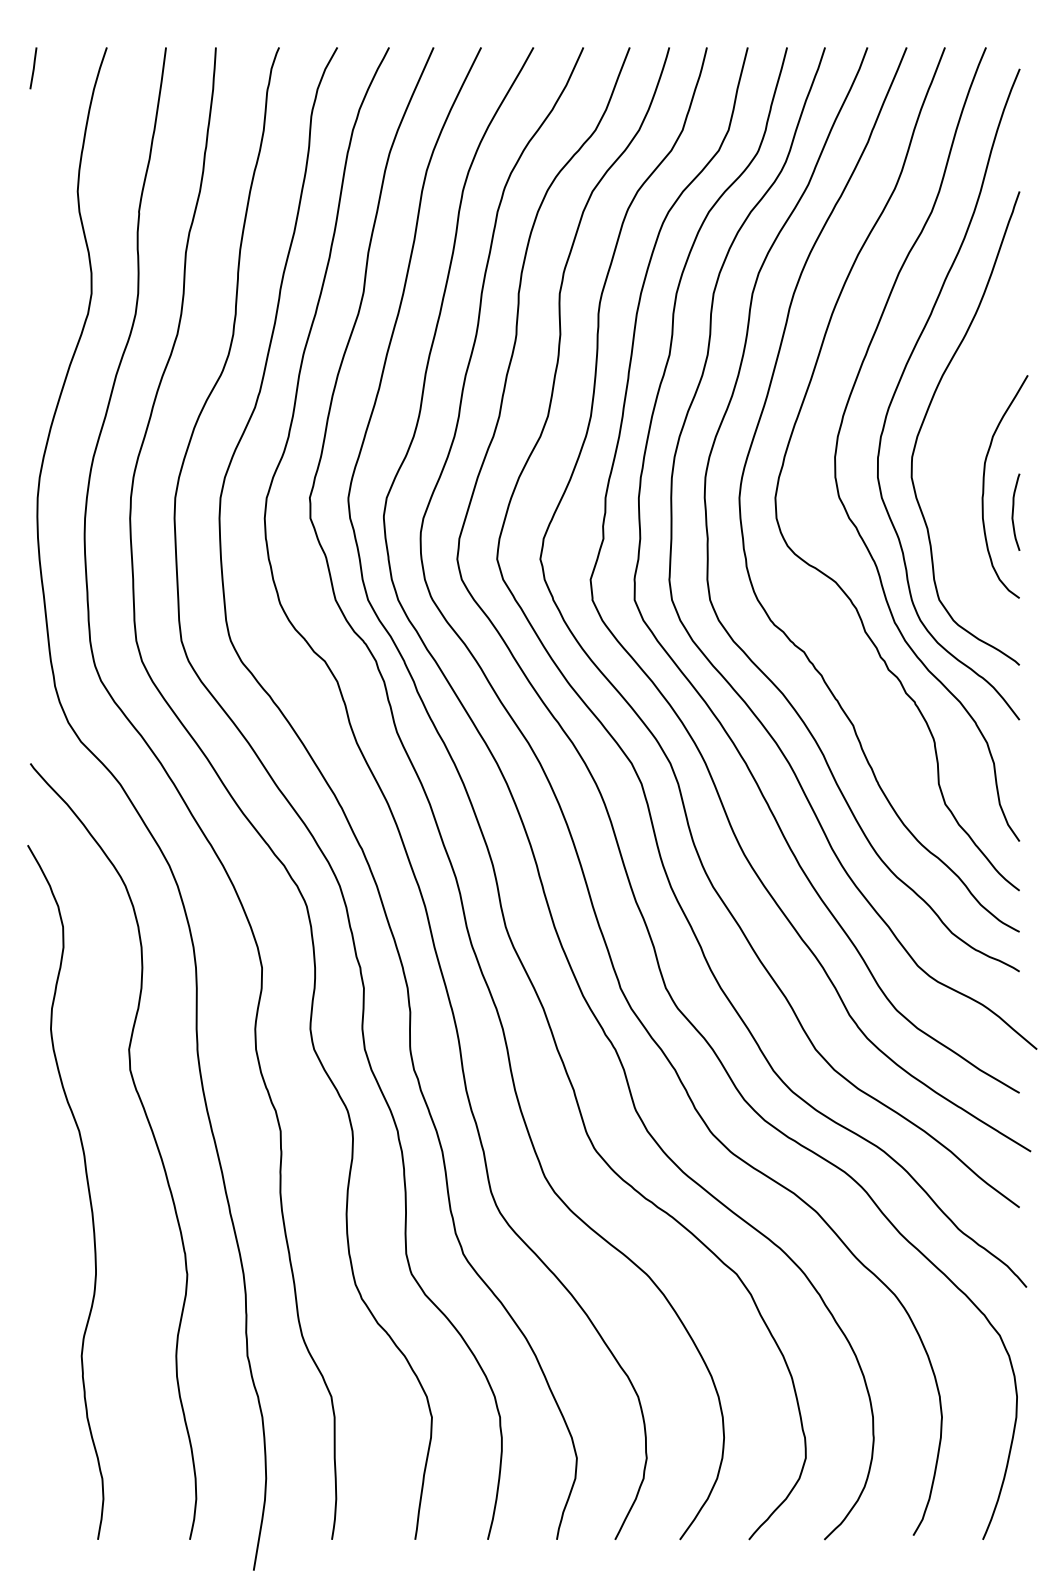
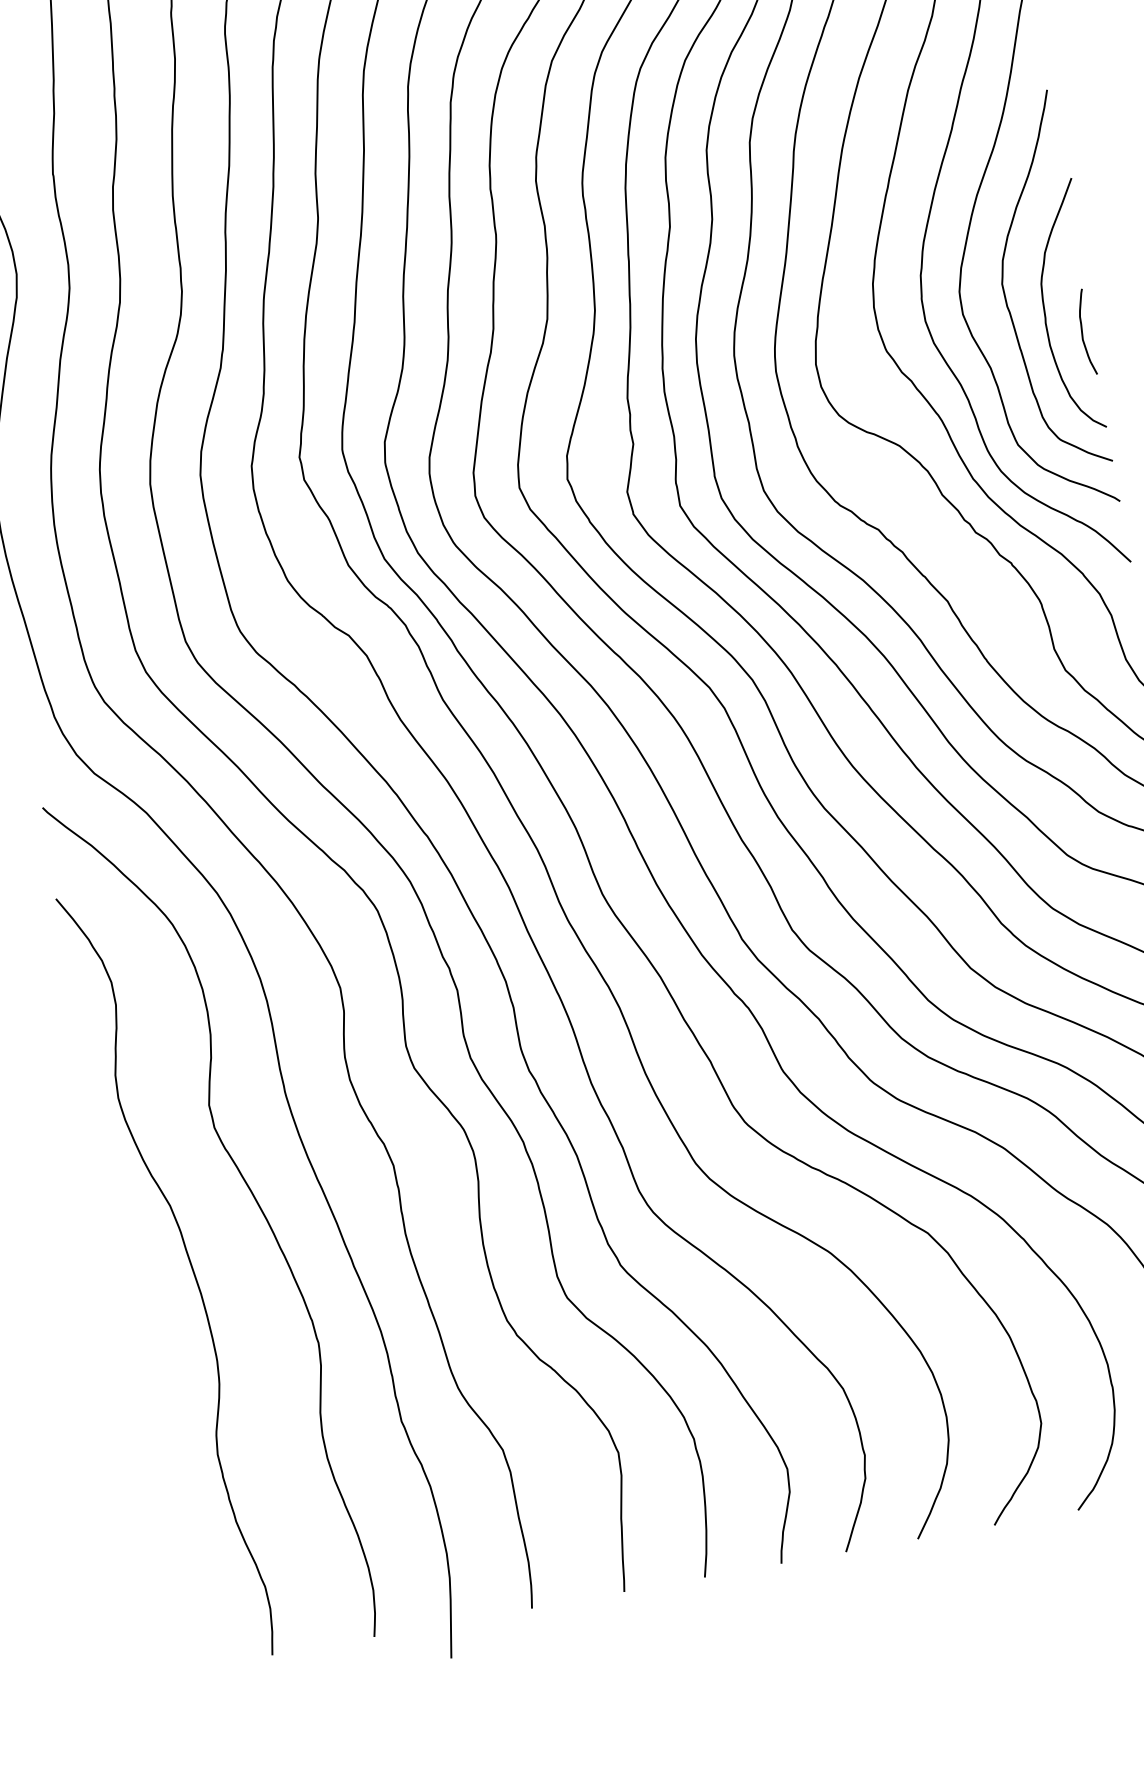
curve: (952, 467) -> (1006, 295), added

